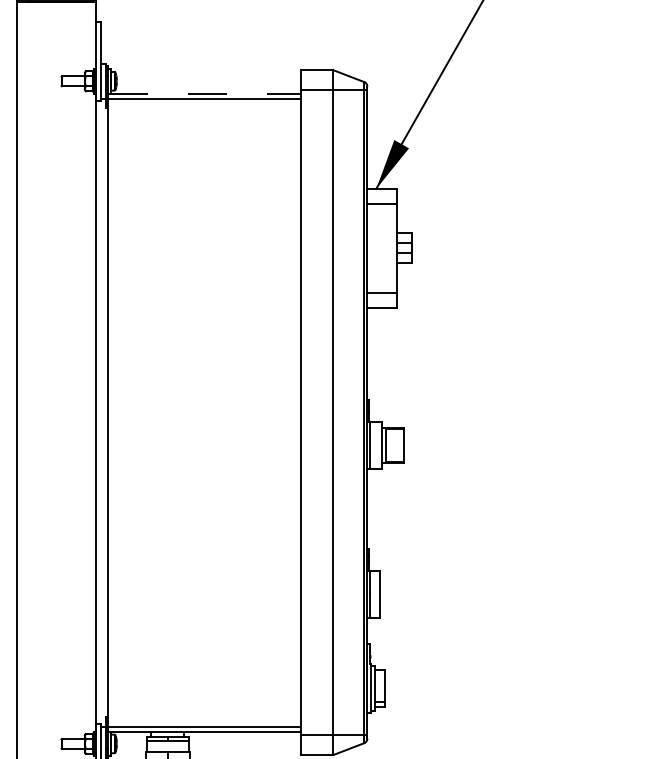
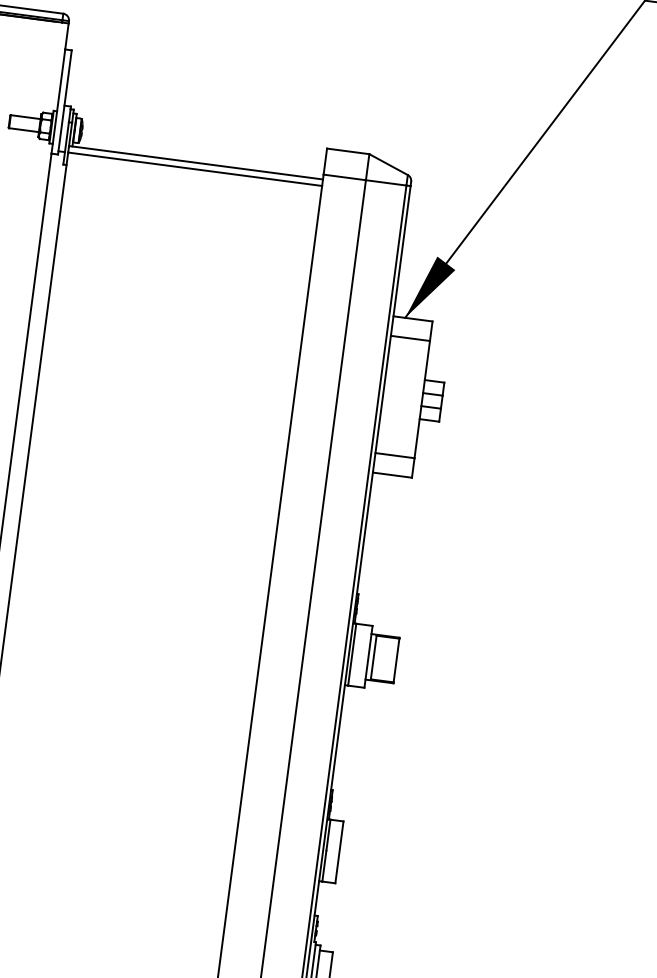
line: (205, 93) -> (196, 162), dashed -> solid

